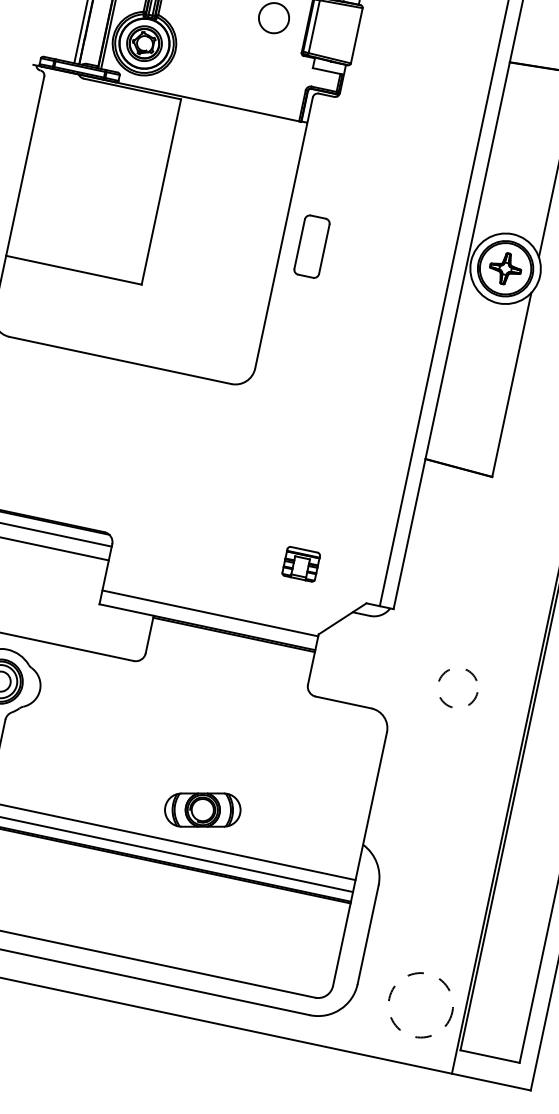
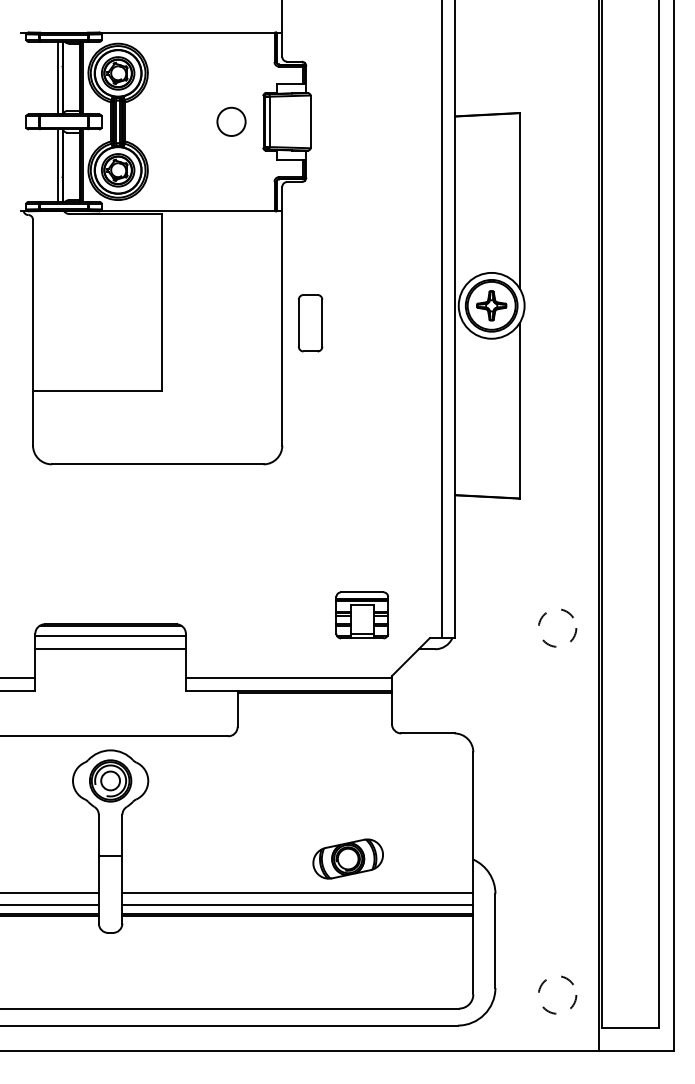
part: (301, 564) -> (362, 615), size x1.67
circle: (458, 687) -> (557, 627), moved
part: (202, 809) -> (347, 858), moved
circle: (421, 1004) -> (557, 994), size x0.62

